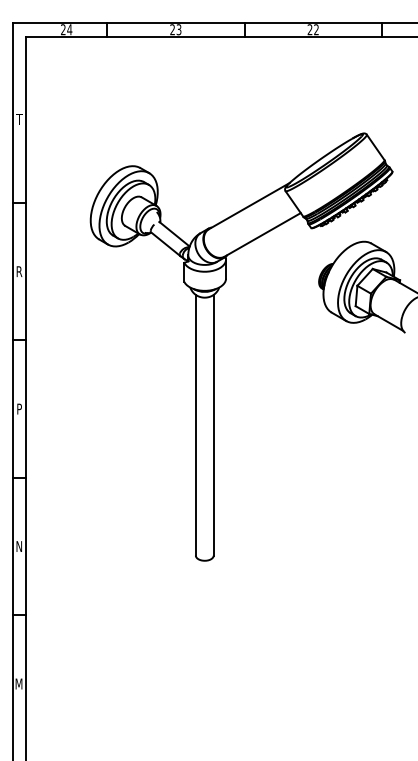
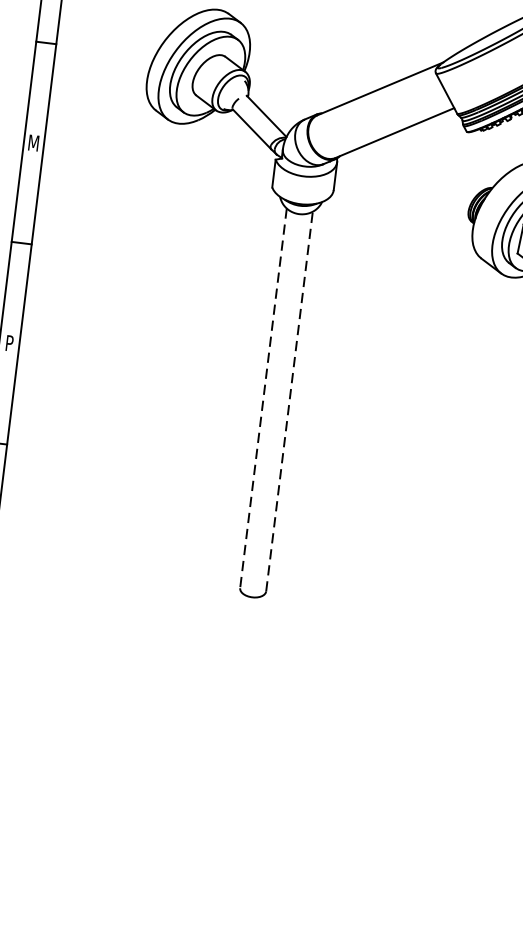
text: (18, 271) -> (32, 142), R -> M
line: (213, 424) -> (289, 400), solid -> dashed
line: (195, 425) -> (262, 398), solid -> dashed

